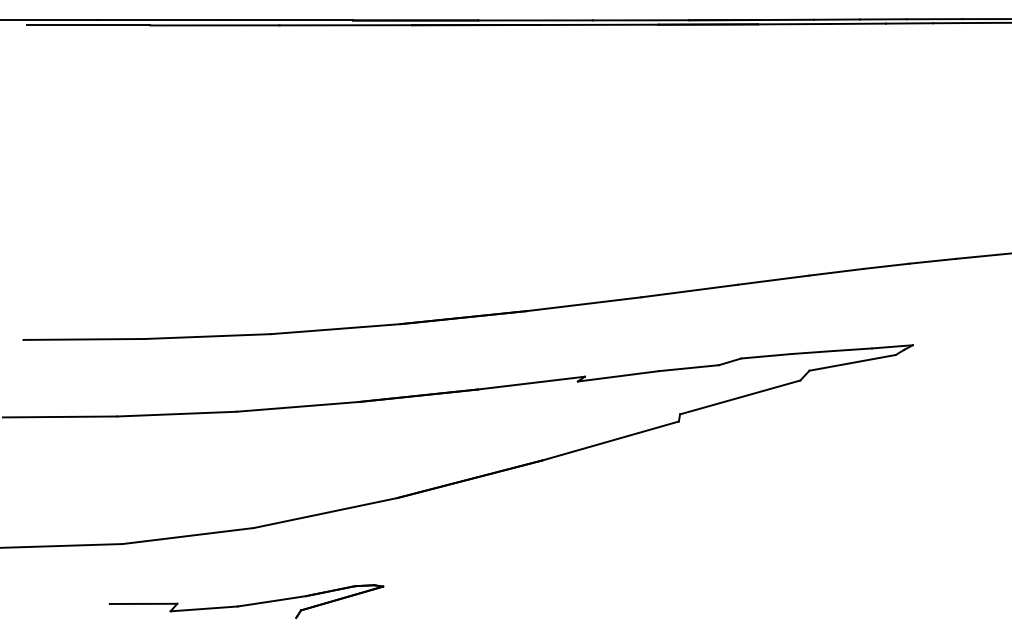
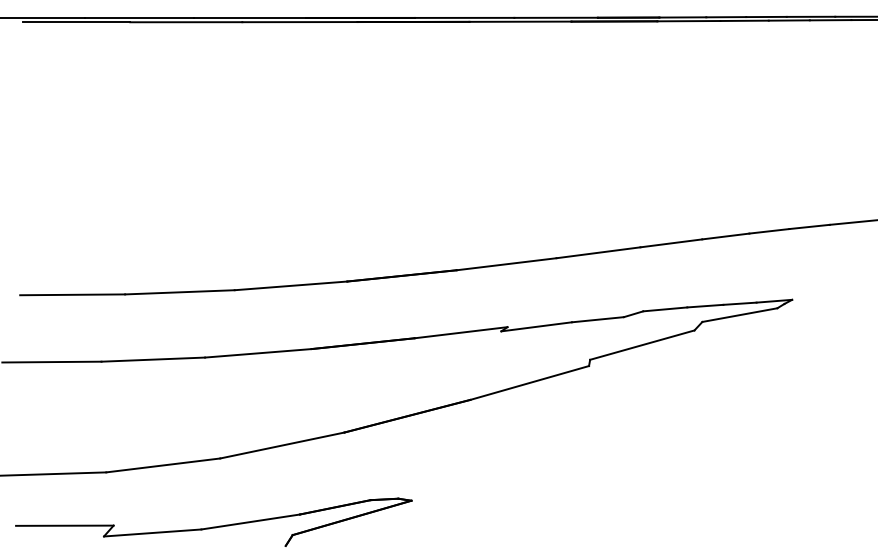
part: (246, 601) -> (213, 522), size x1.67

